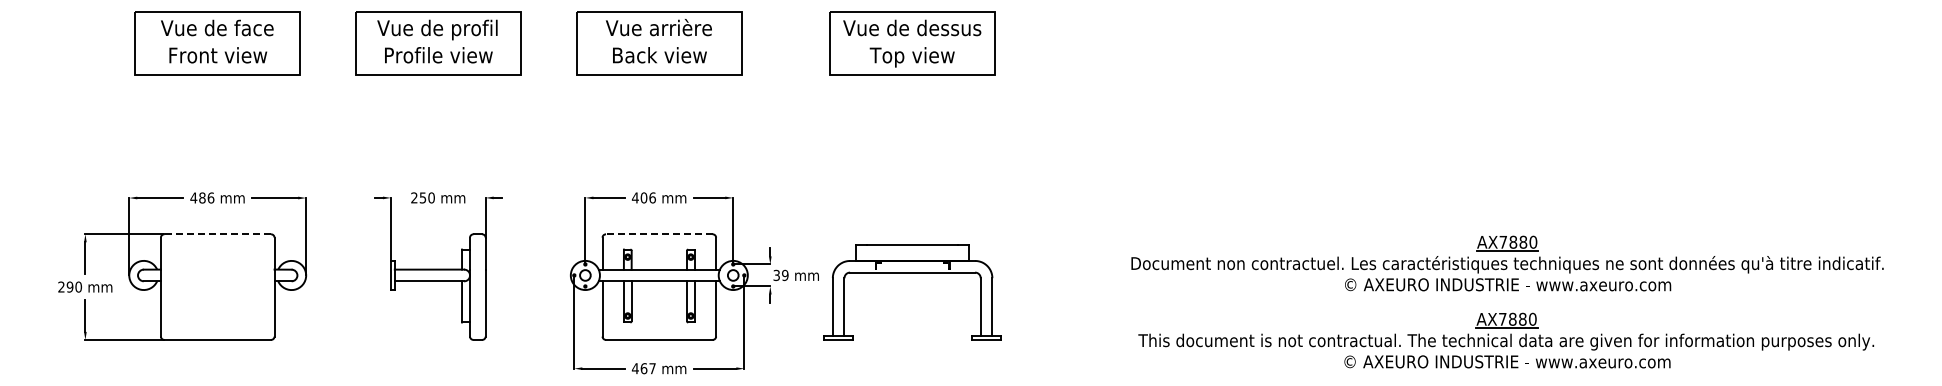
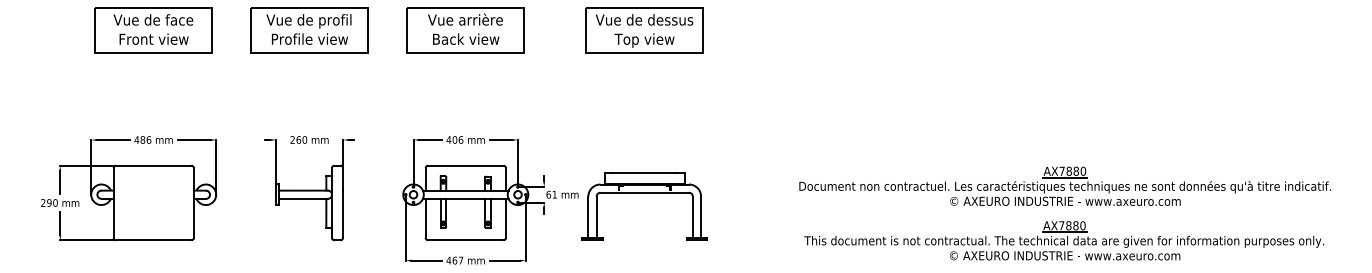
text: (422, 197) -> (298, 139), 250 -> 260
line: (217, 234) -> (153, 165), dashed -> solid
line: (658, 234) -> (465, 165), dashed -> solid
text: (780, 275) -> (551, 194), 39 -> 61

